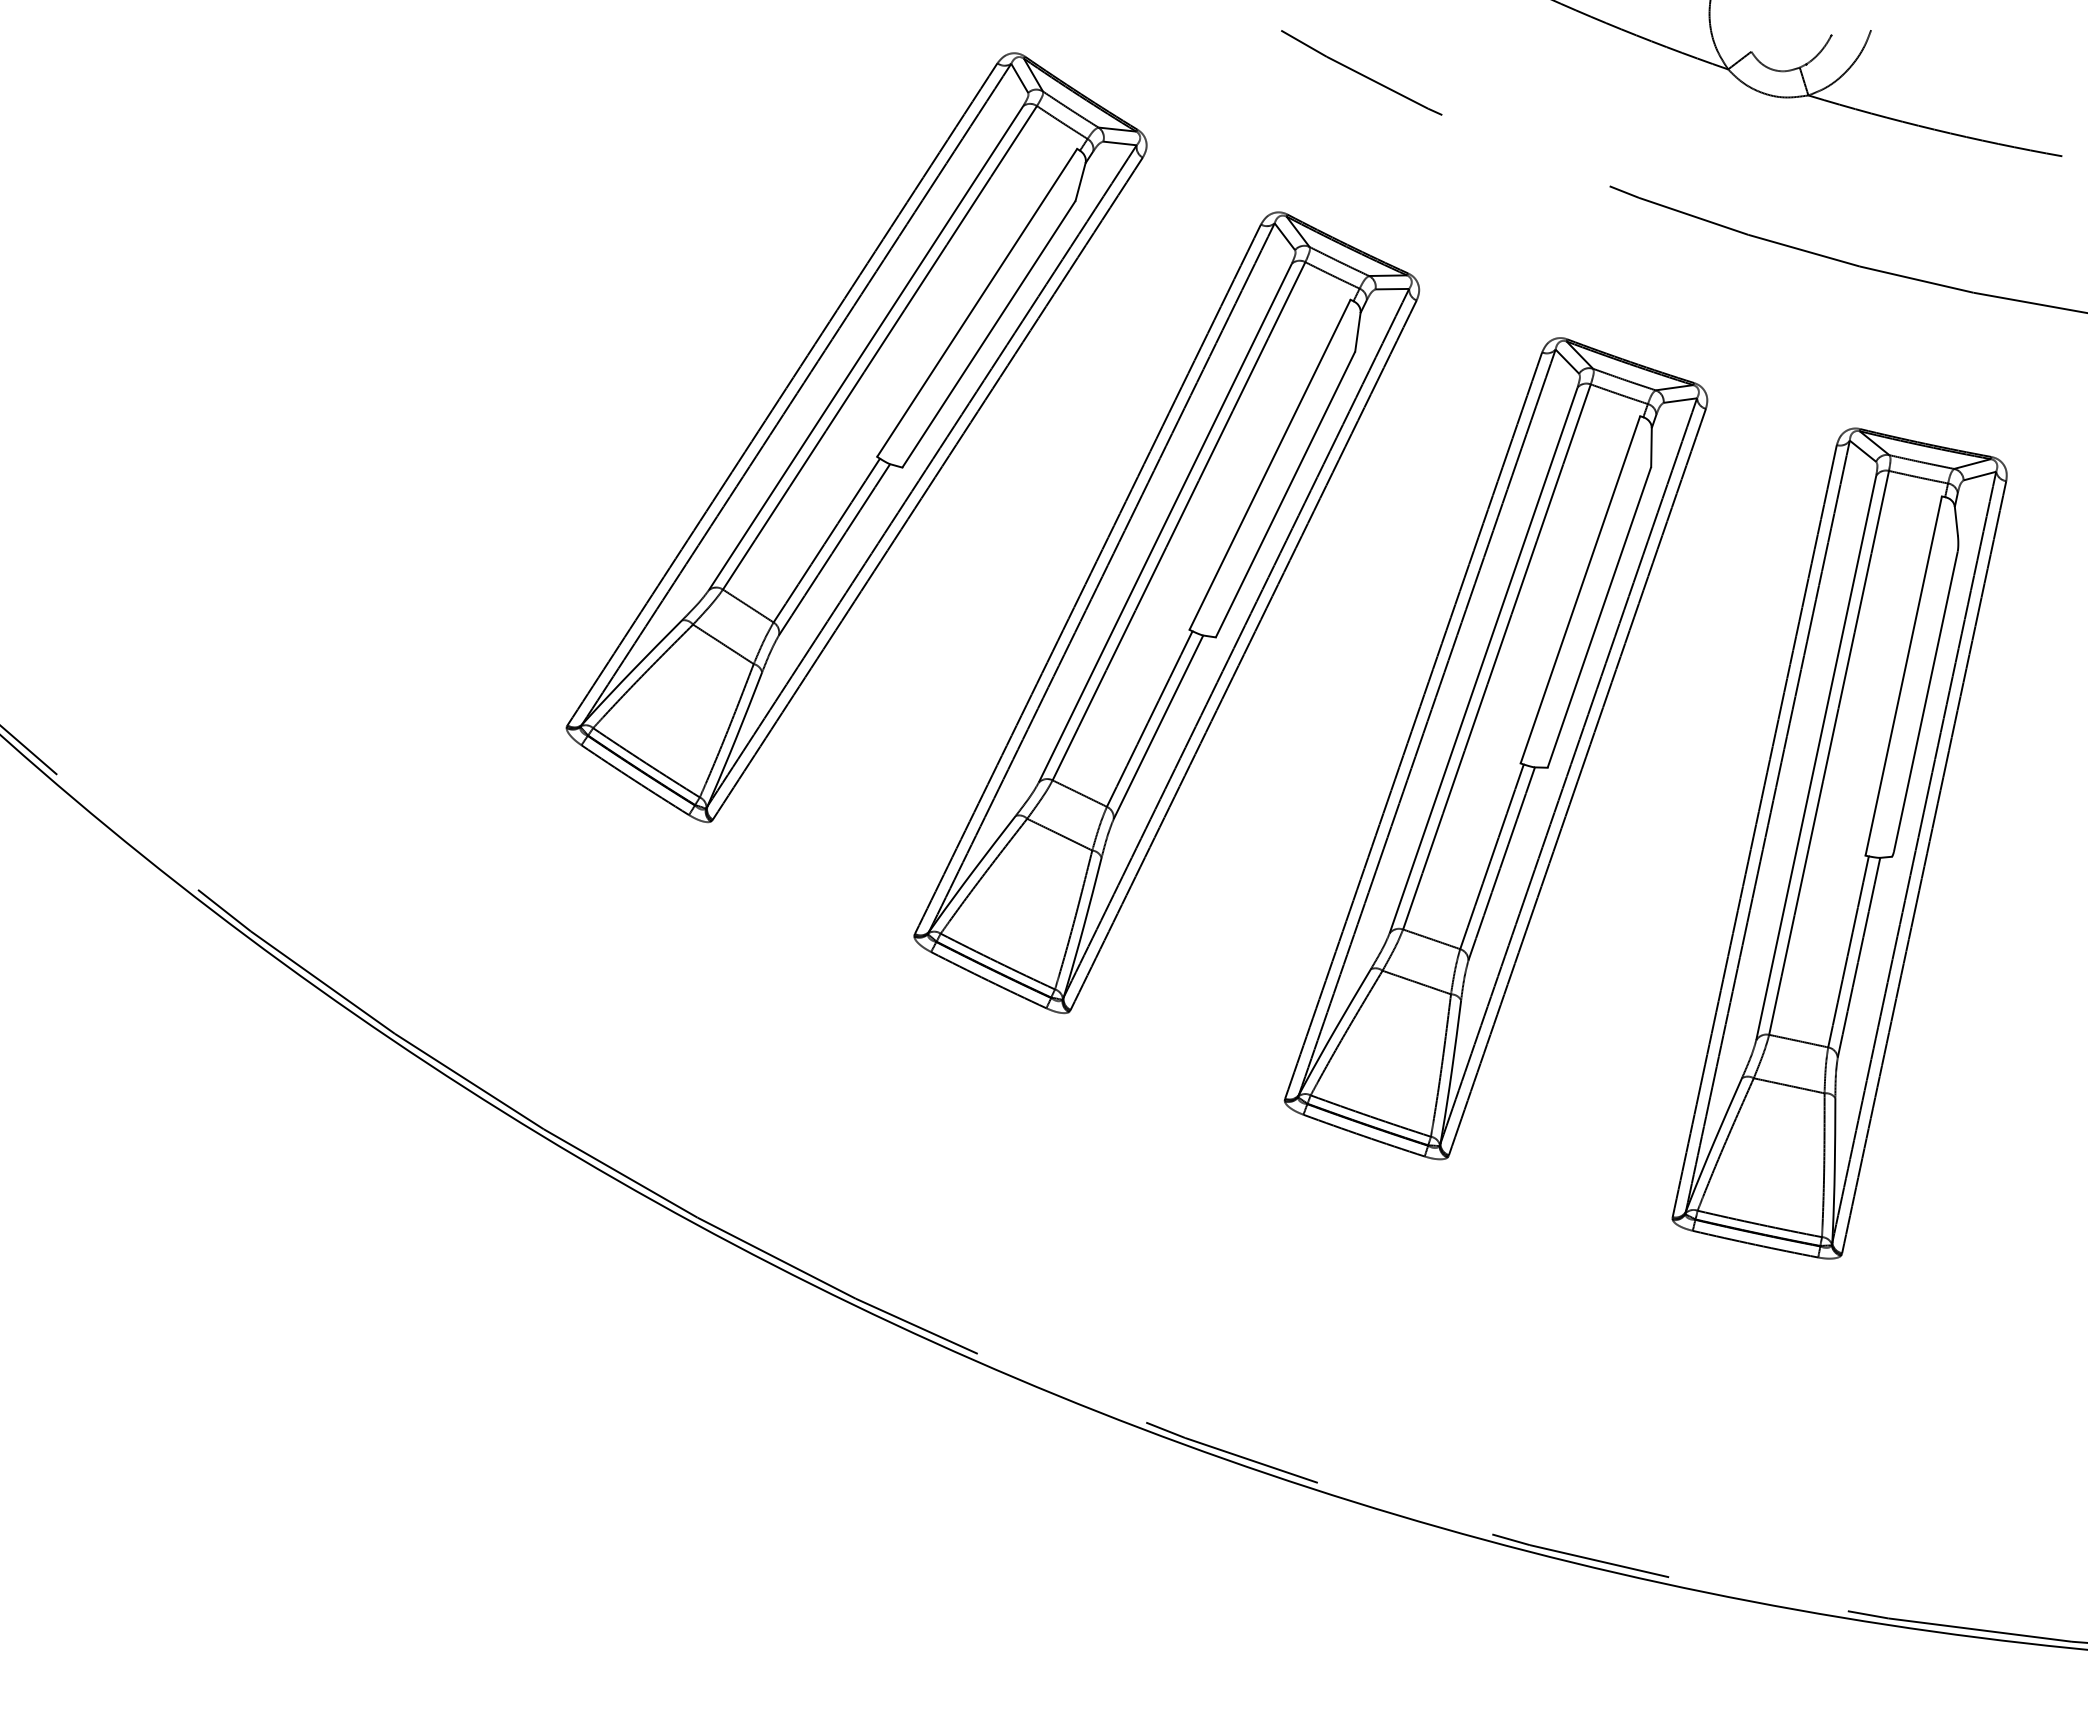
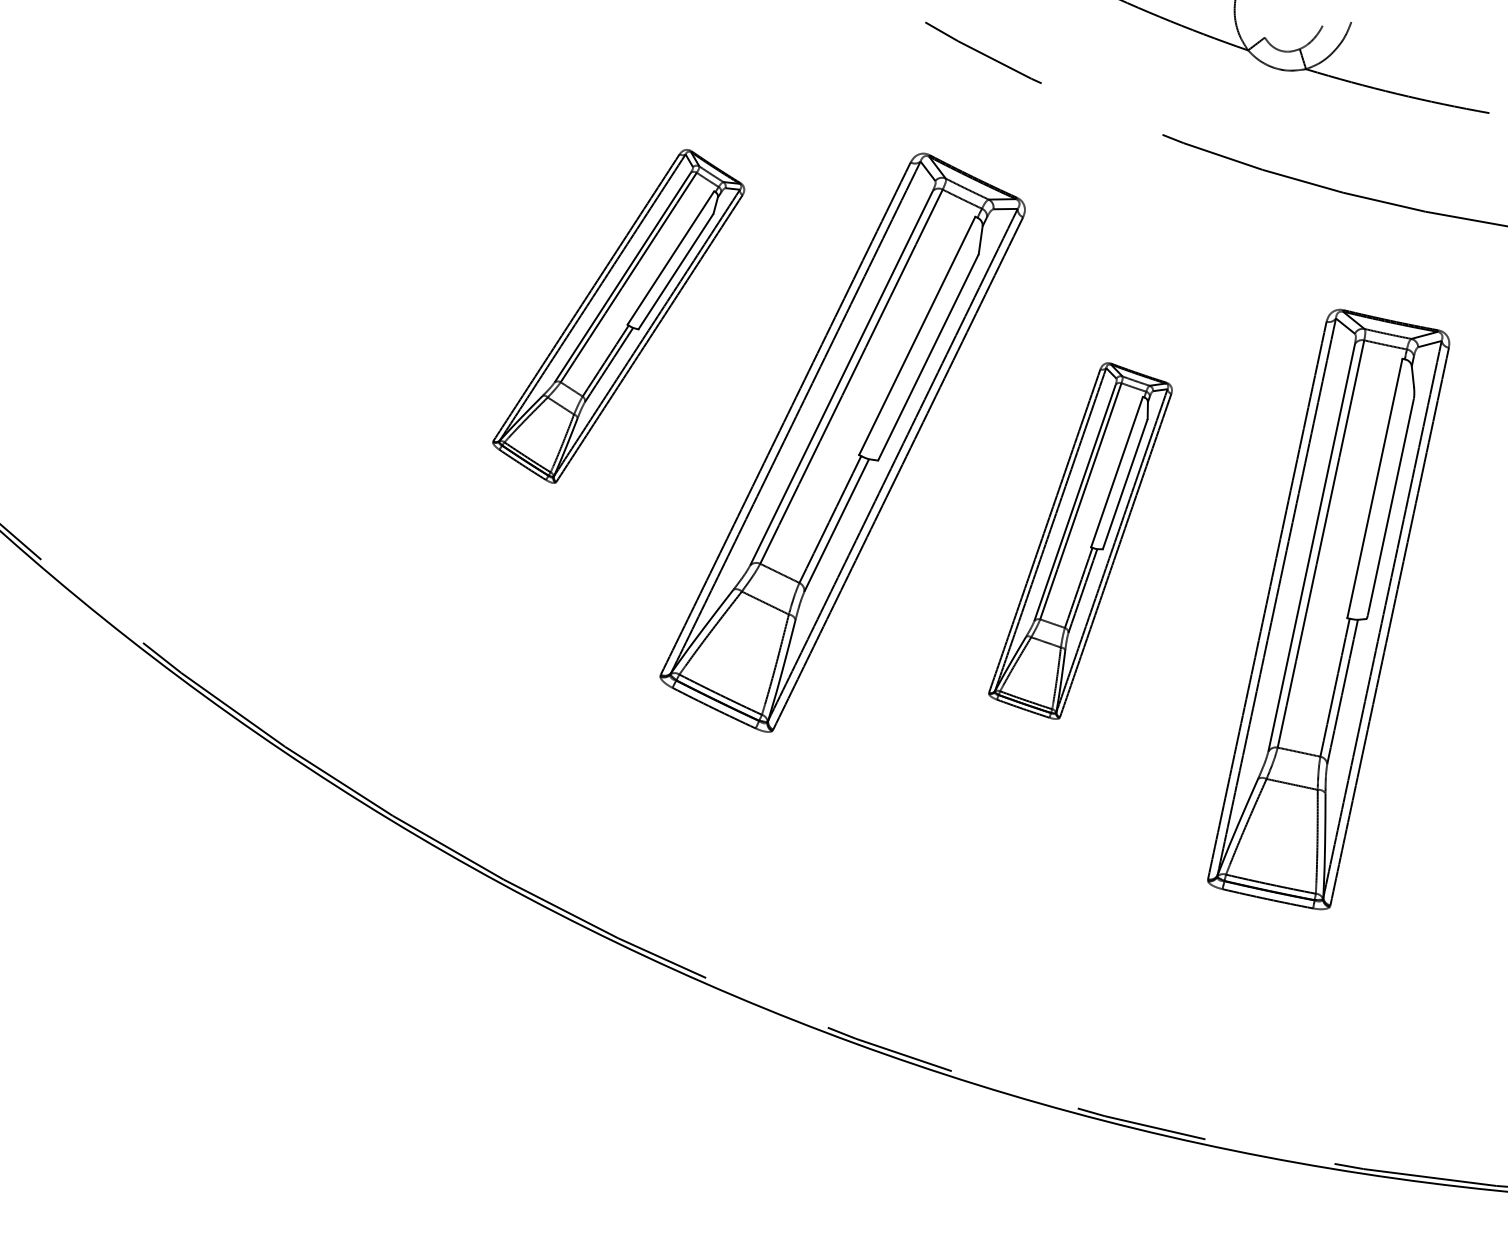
part: (856, 437) -> (618, 316), size x0.6
part: (1495, 748) -> (1080, 540), size x0.6

